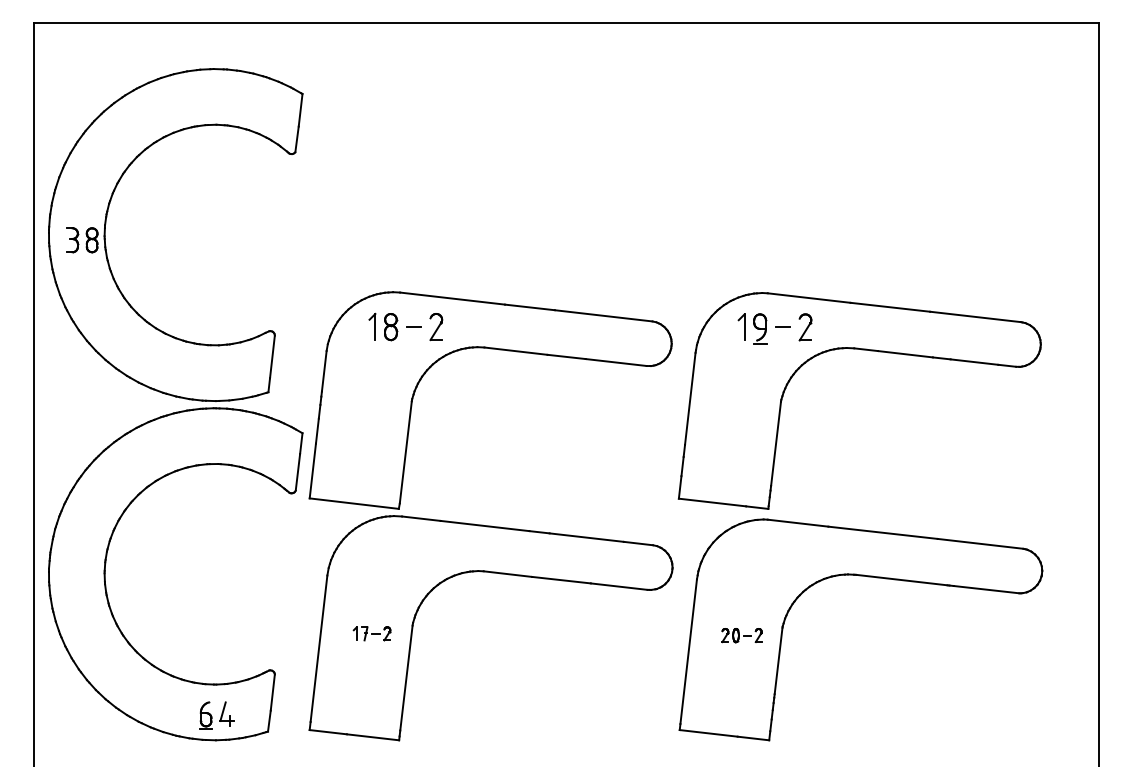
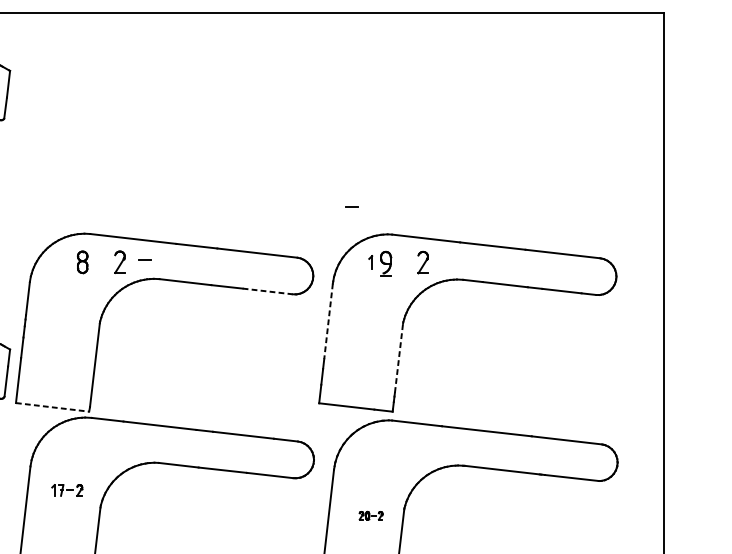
part: (372, 326) -> (67, 261), removed
line: (413, 326) -> (144, 259), moved
part: (741, 326) -> (370, 261), size x0.6
line: (782, 326) -> (351, 206), moved
line: (616, 362) -> (267, 291), solid -> dashed
line: (690, 399) -> (328, 321), solid -> dashed
line: (776, 443) -> (399, 357), solid -> dashed
line: (354, 503) -> (52, 407), solid -> dashed
part: (371, 633) -> (66, 490), moved
part: (741, 635) -> (370, 515), size x0.7

